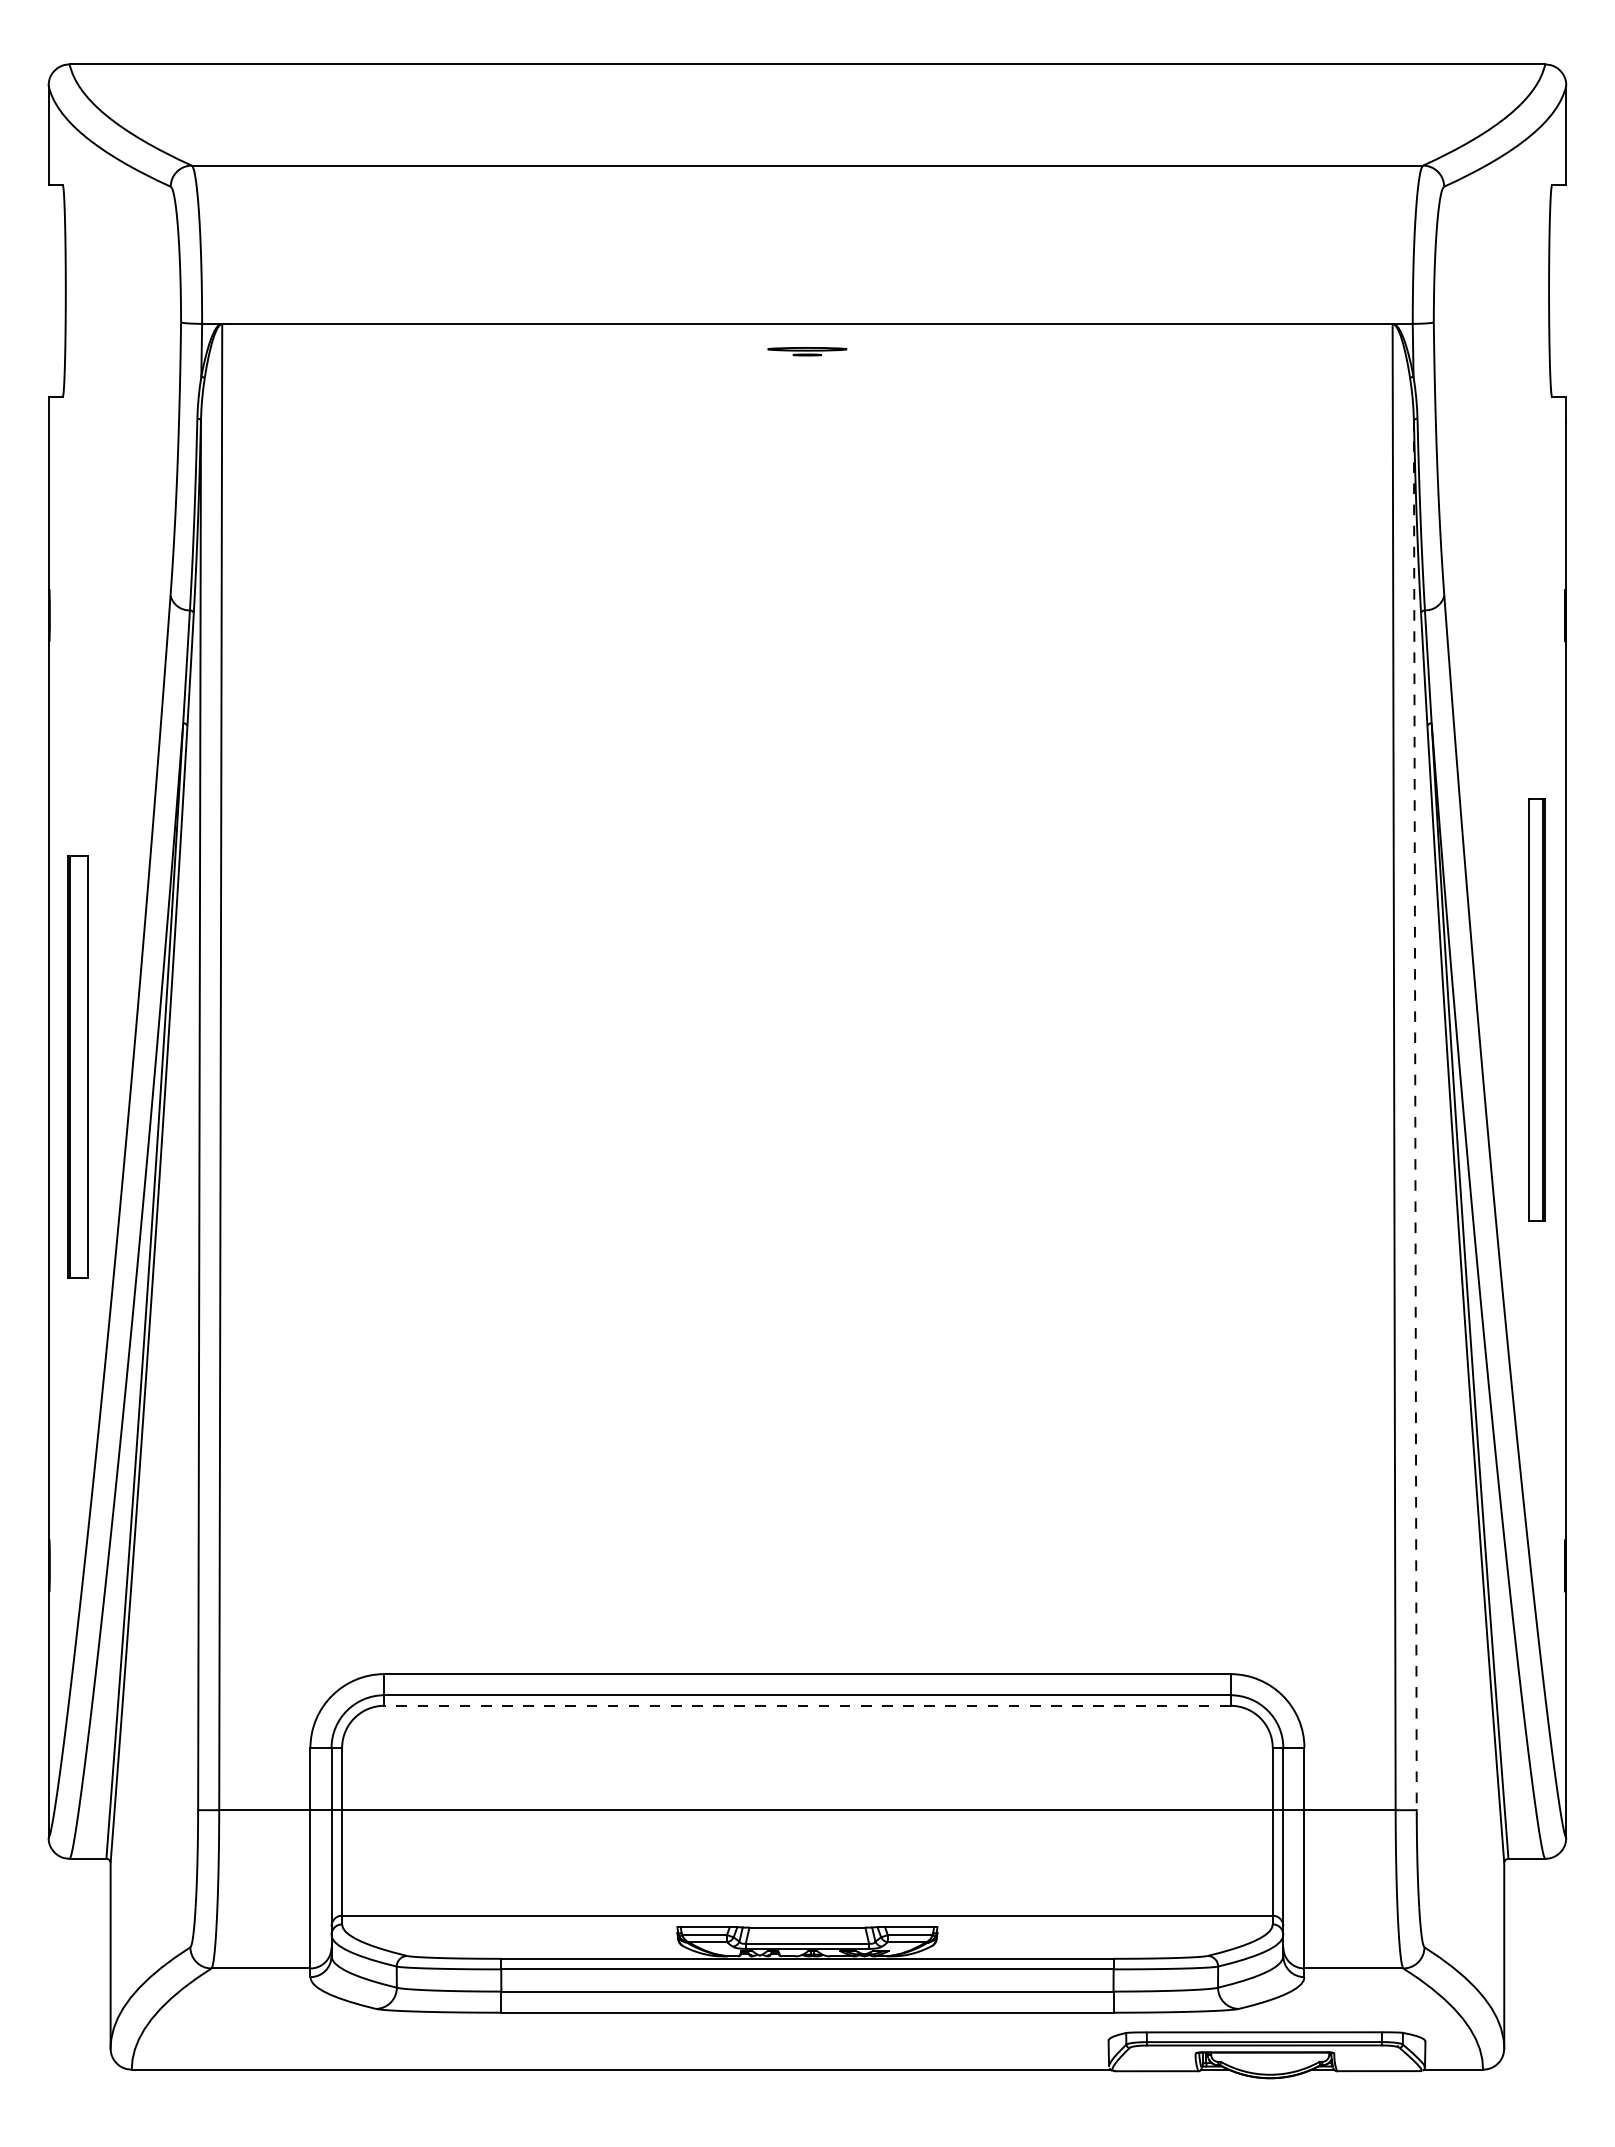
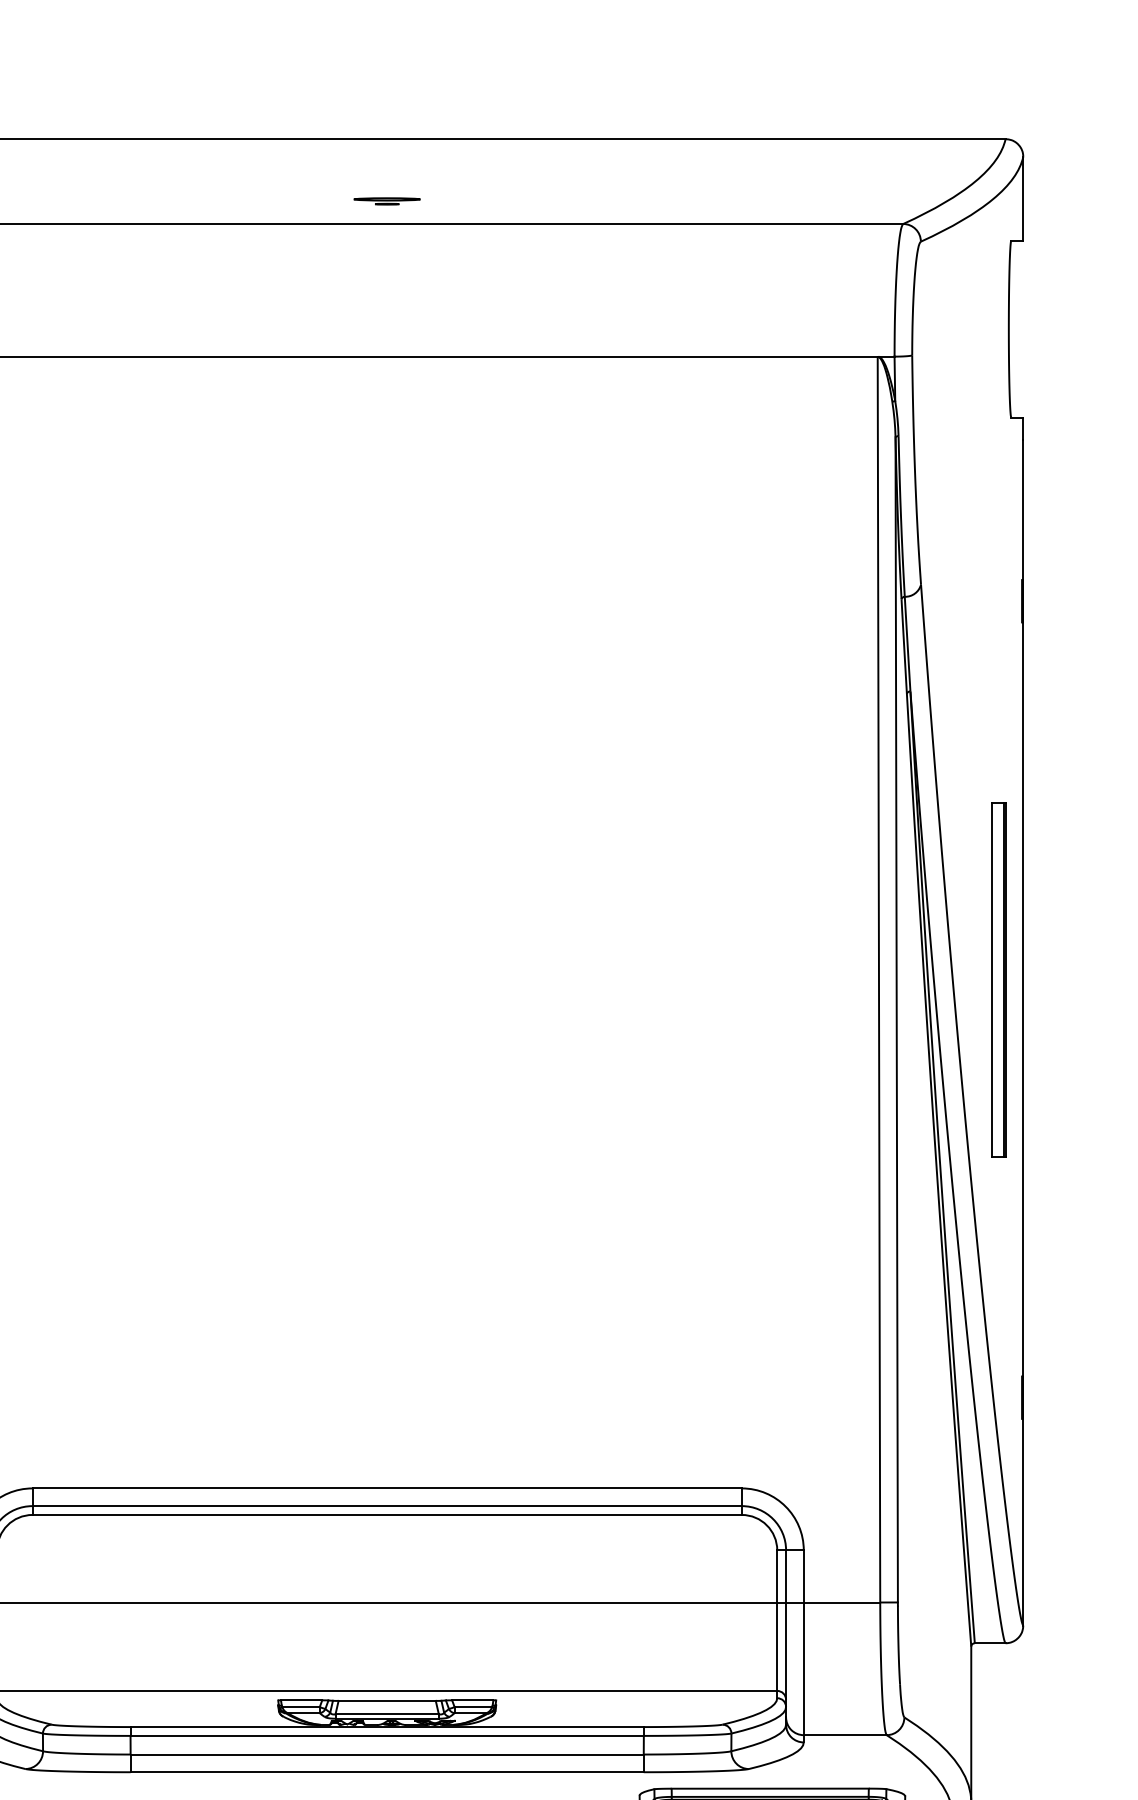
part: (807, 351) -> (387, 201), moved
part: (1536, 1009) -> (998, 979), moved
line: (1415, 1115) -> (896, 1020), dashed -> solid
line: (806, 1705) -> (386, 1514), dashed -> solid

